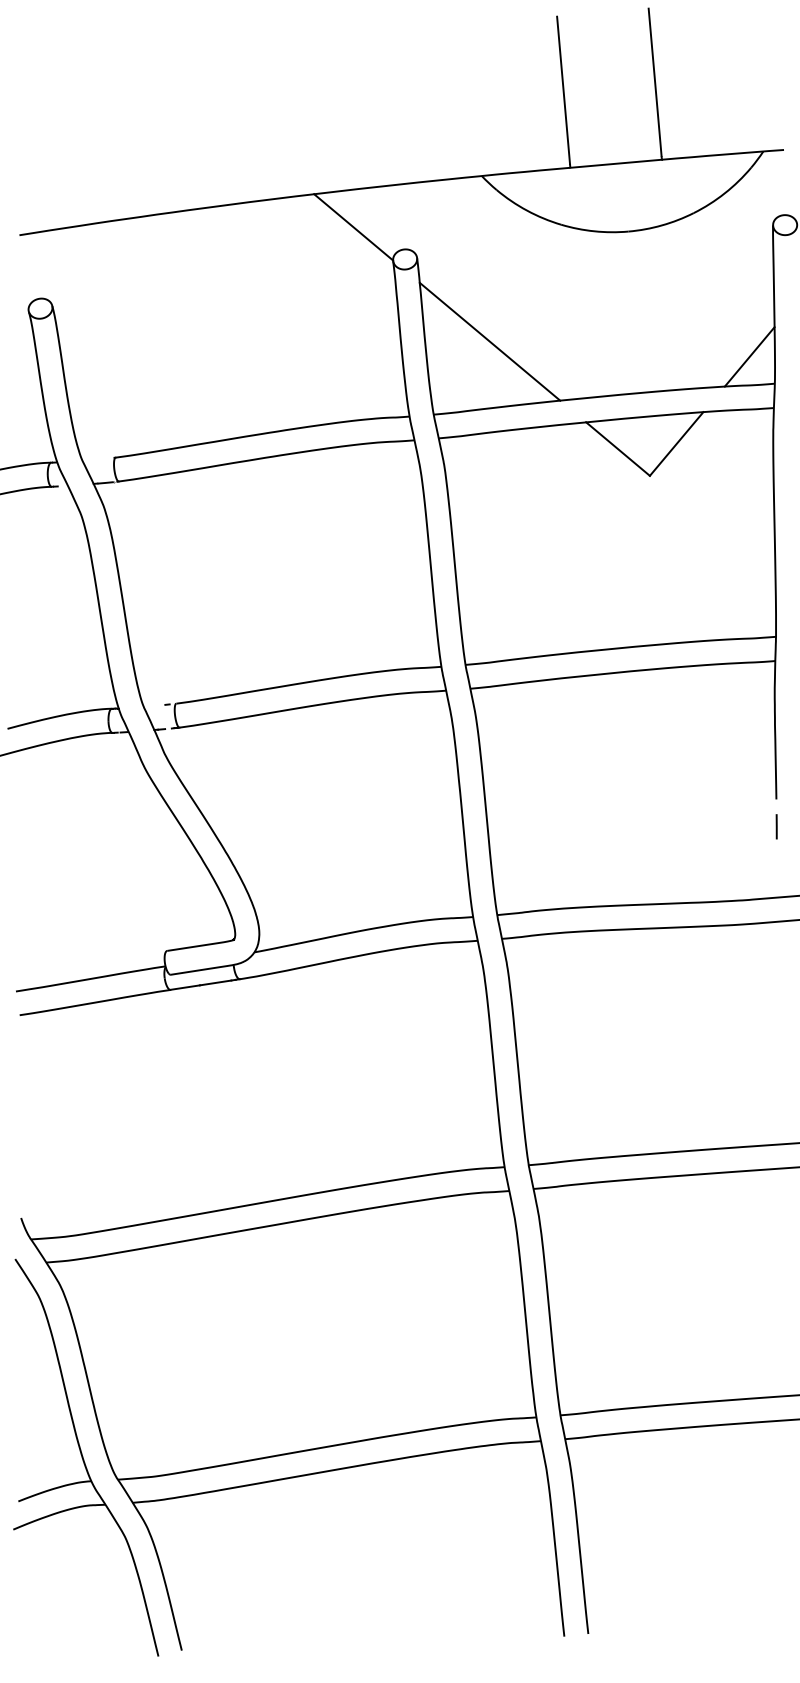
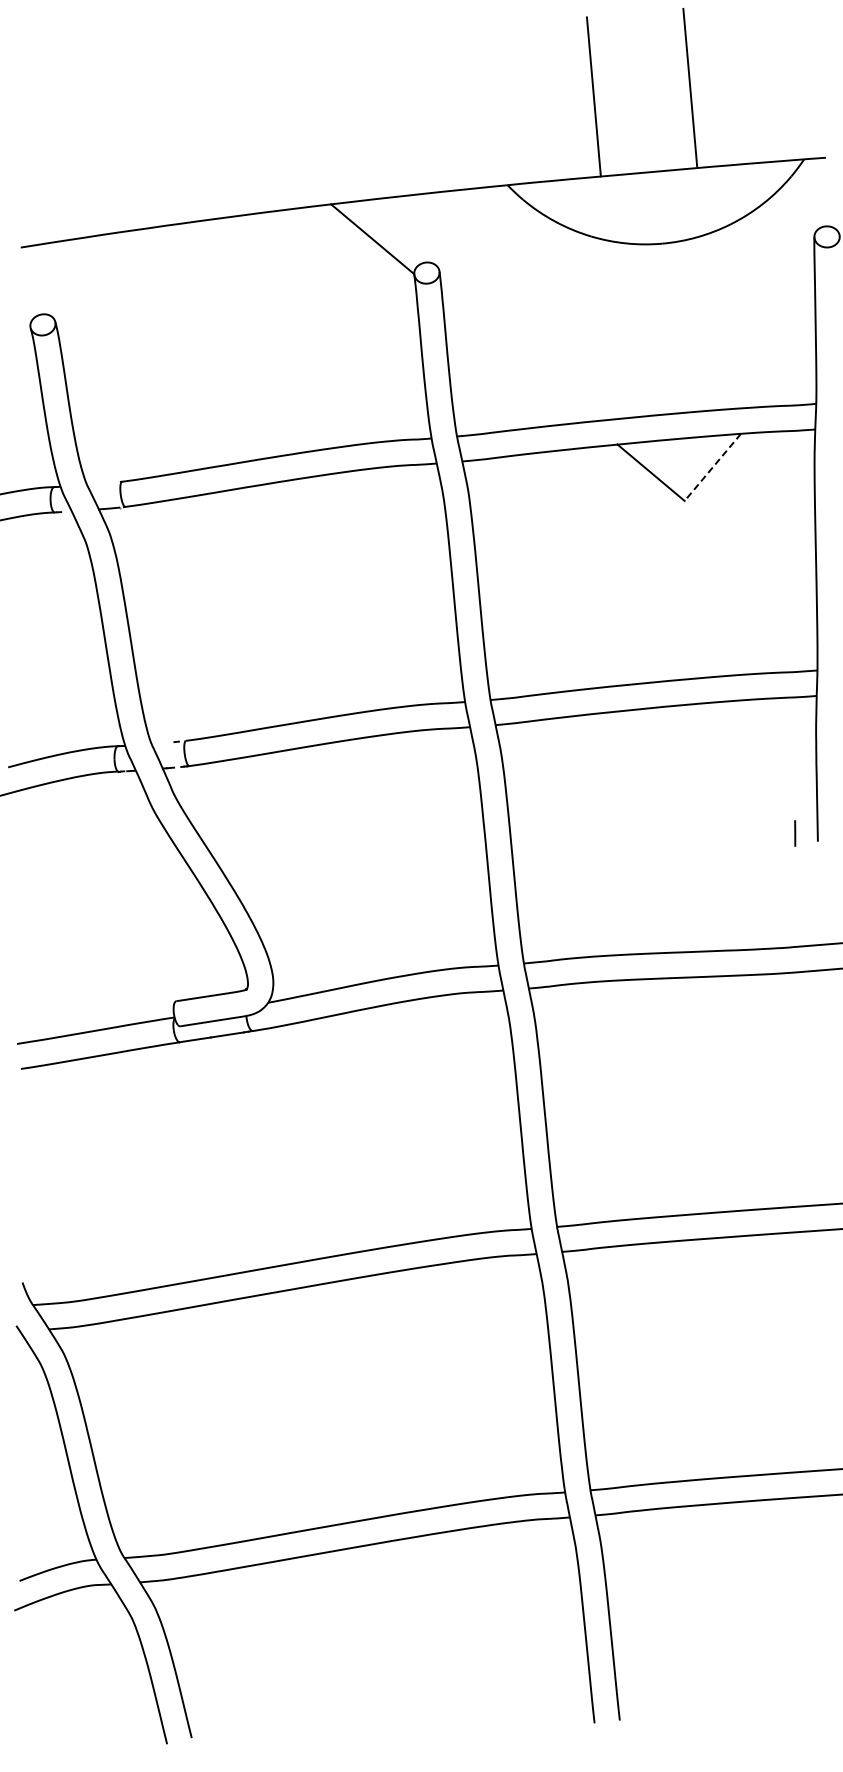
line: (490, 341) -> (516, 359), removed
line: (749, 356) -> (789, 375), removed
line: (676, 444) -> (712, 467), solid -> dashed
line: (776, 826) -> (795, 833), moved

